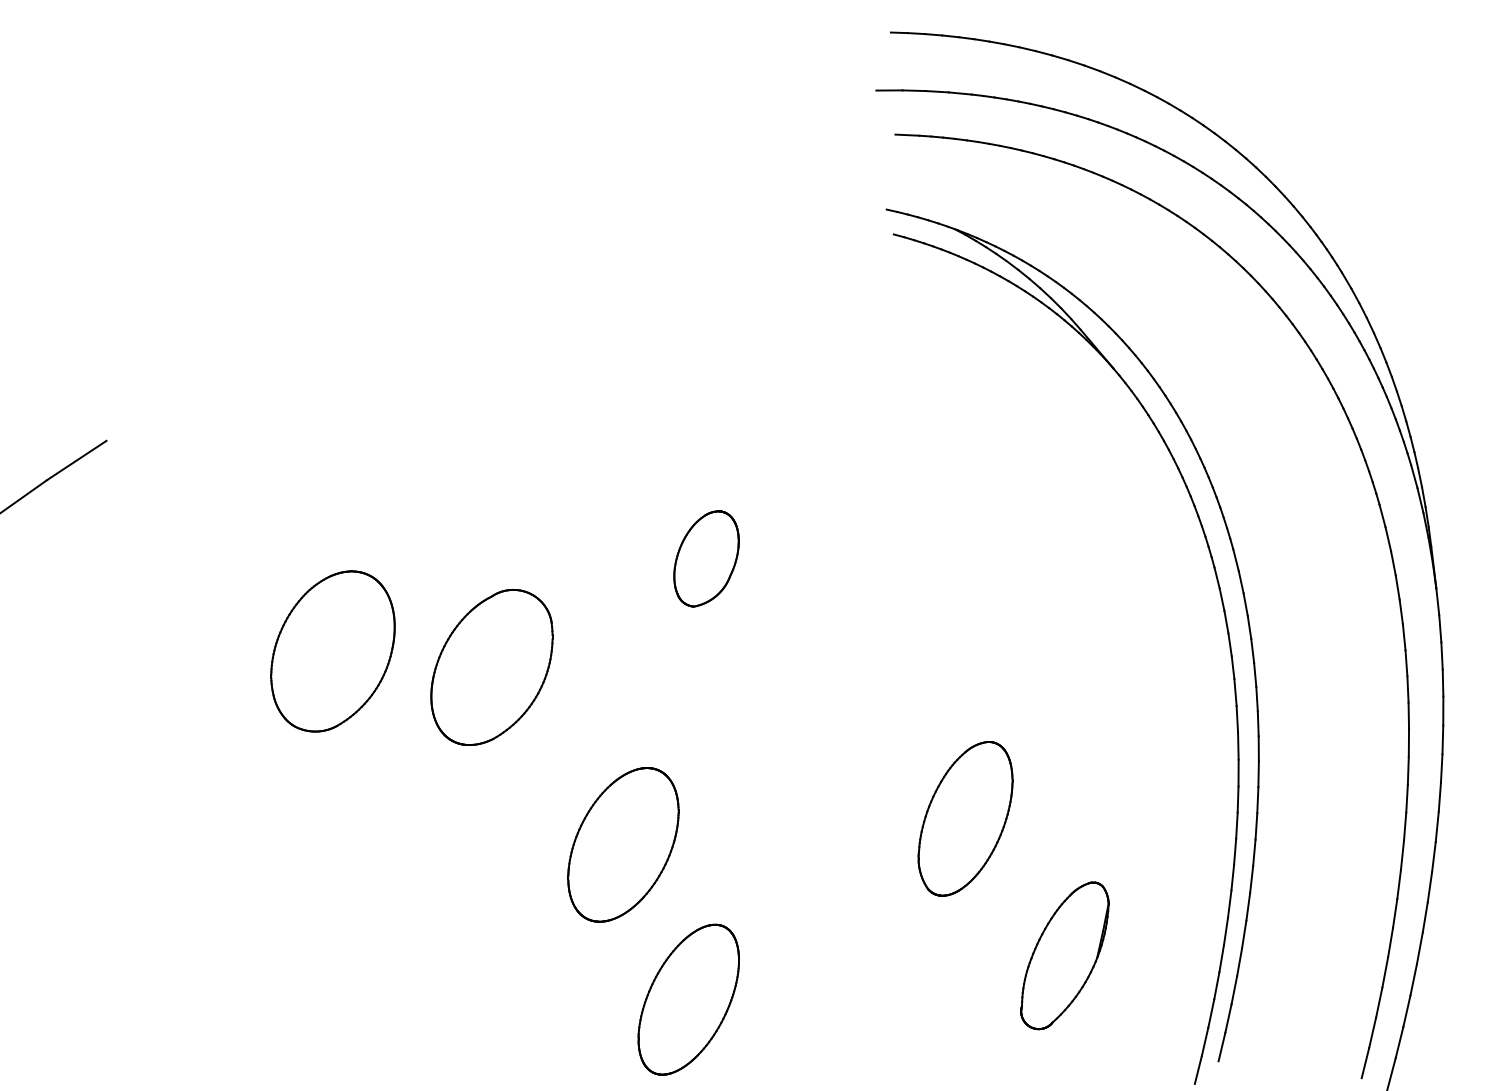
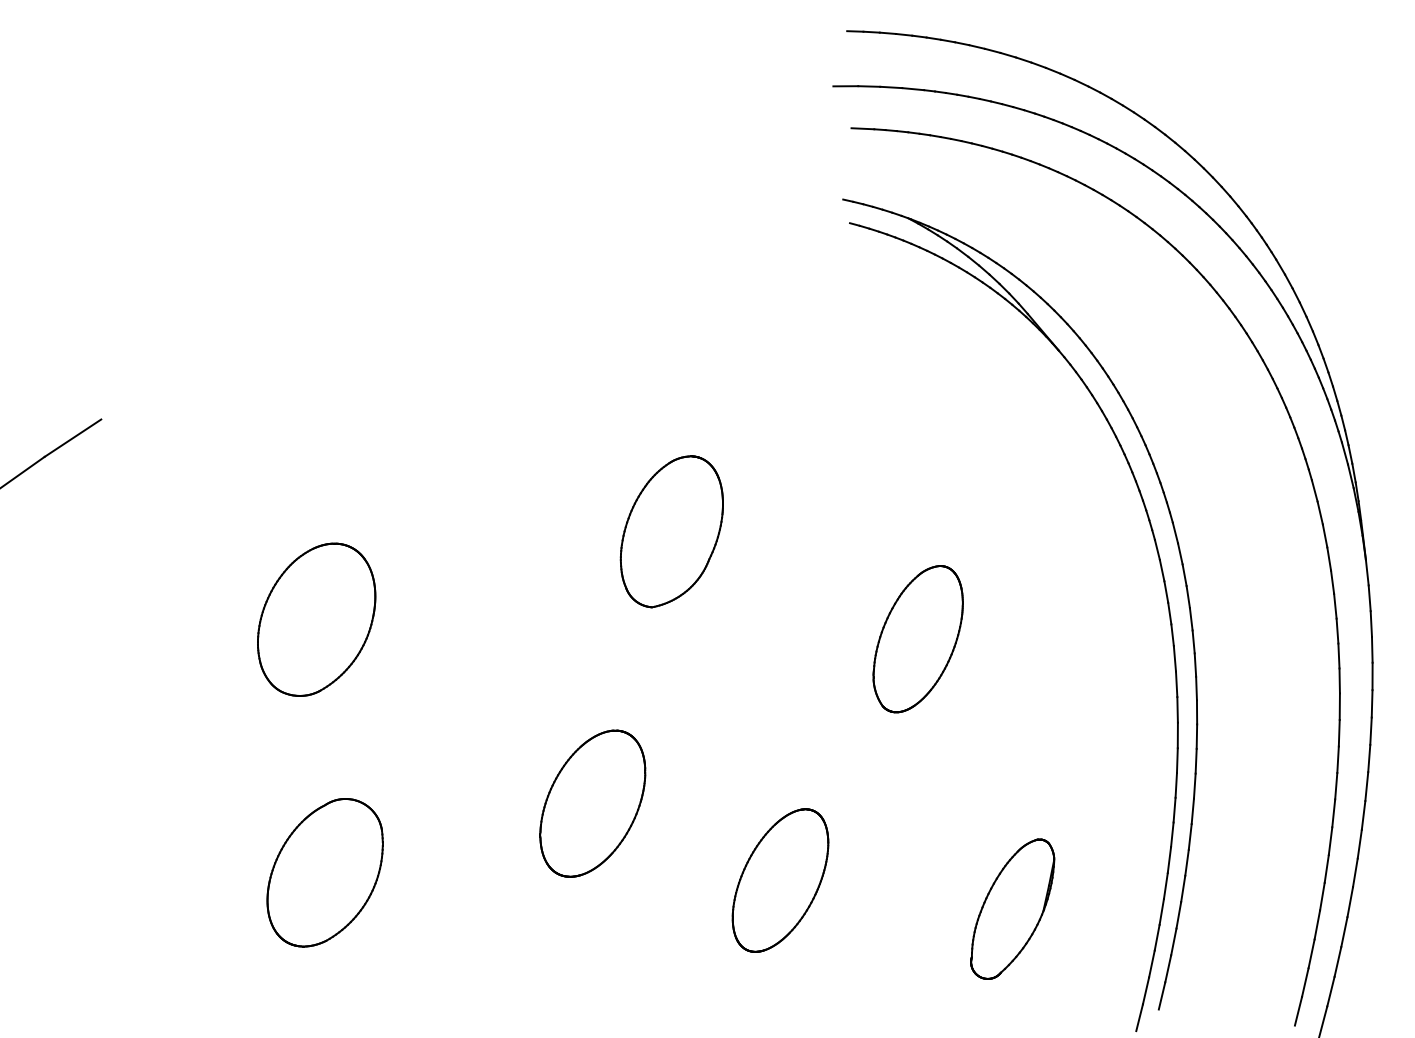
part: (706, 558) -> (671, 531), size x1.67
part: (491, 667) -> (324, 872), moved
part: (965, 818) -> (918, 638), moved
part: (688, 999) -> (780, 880), moved

